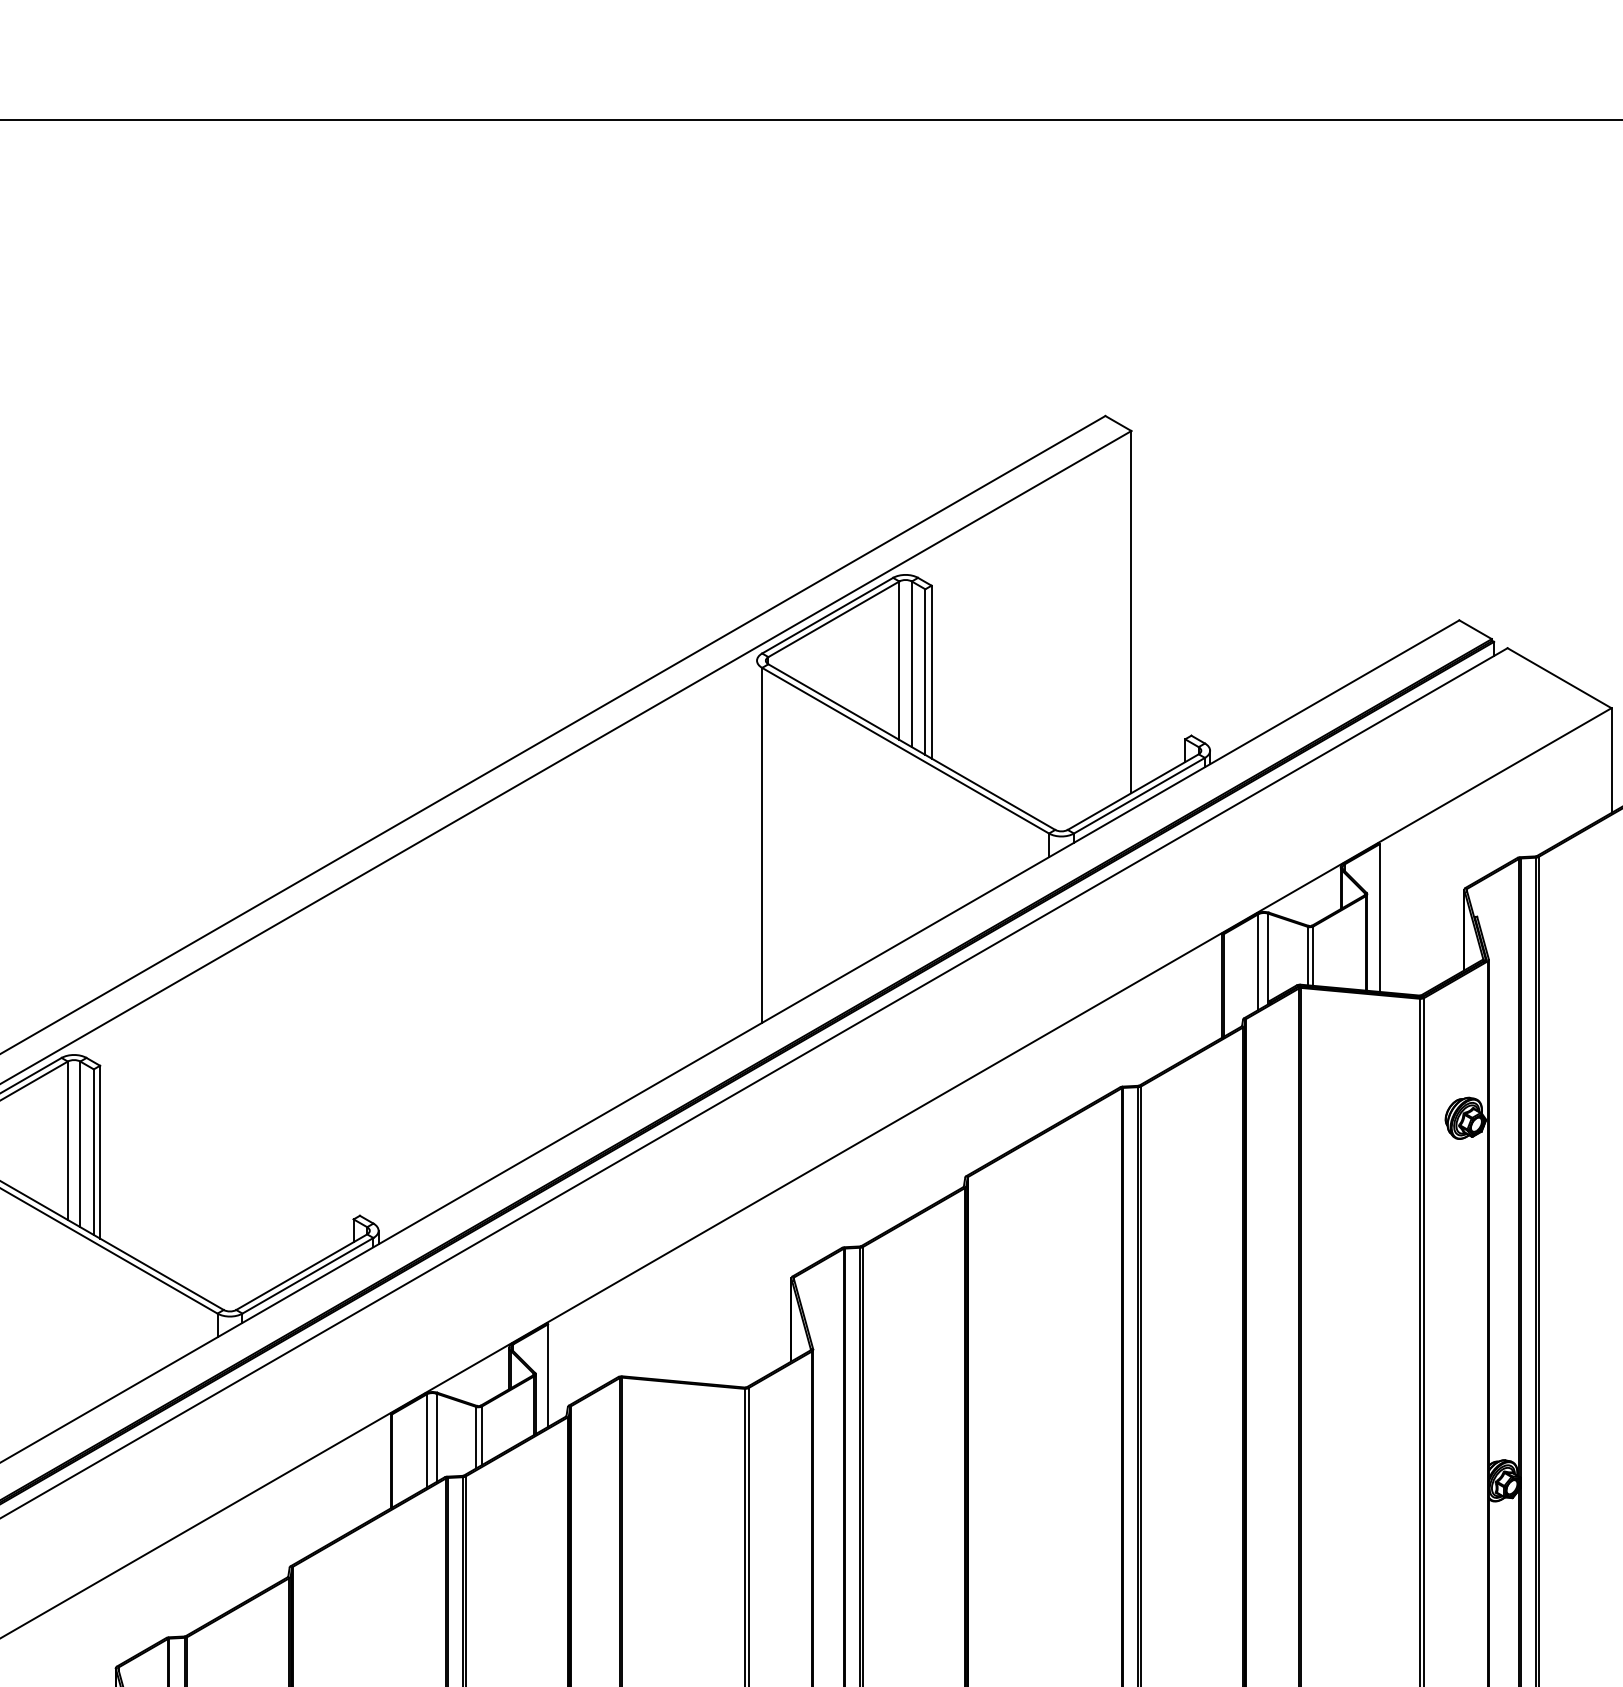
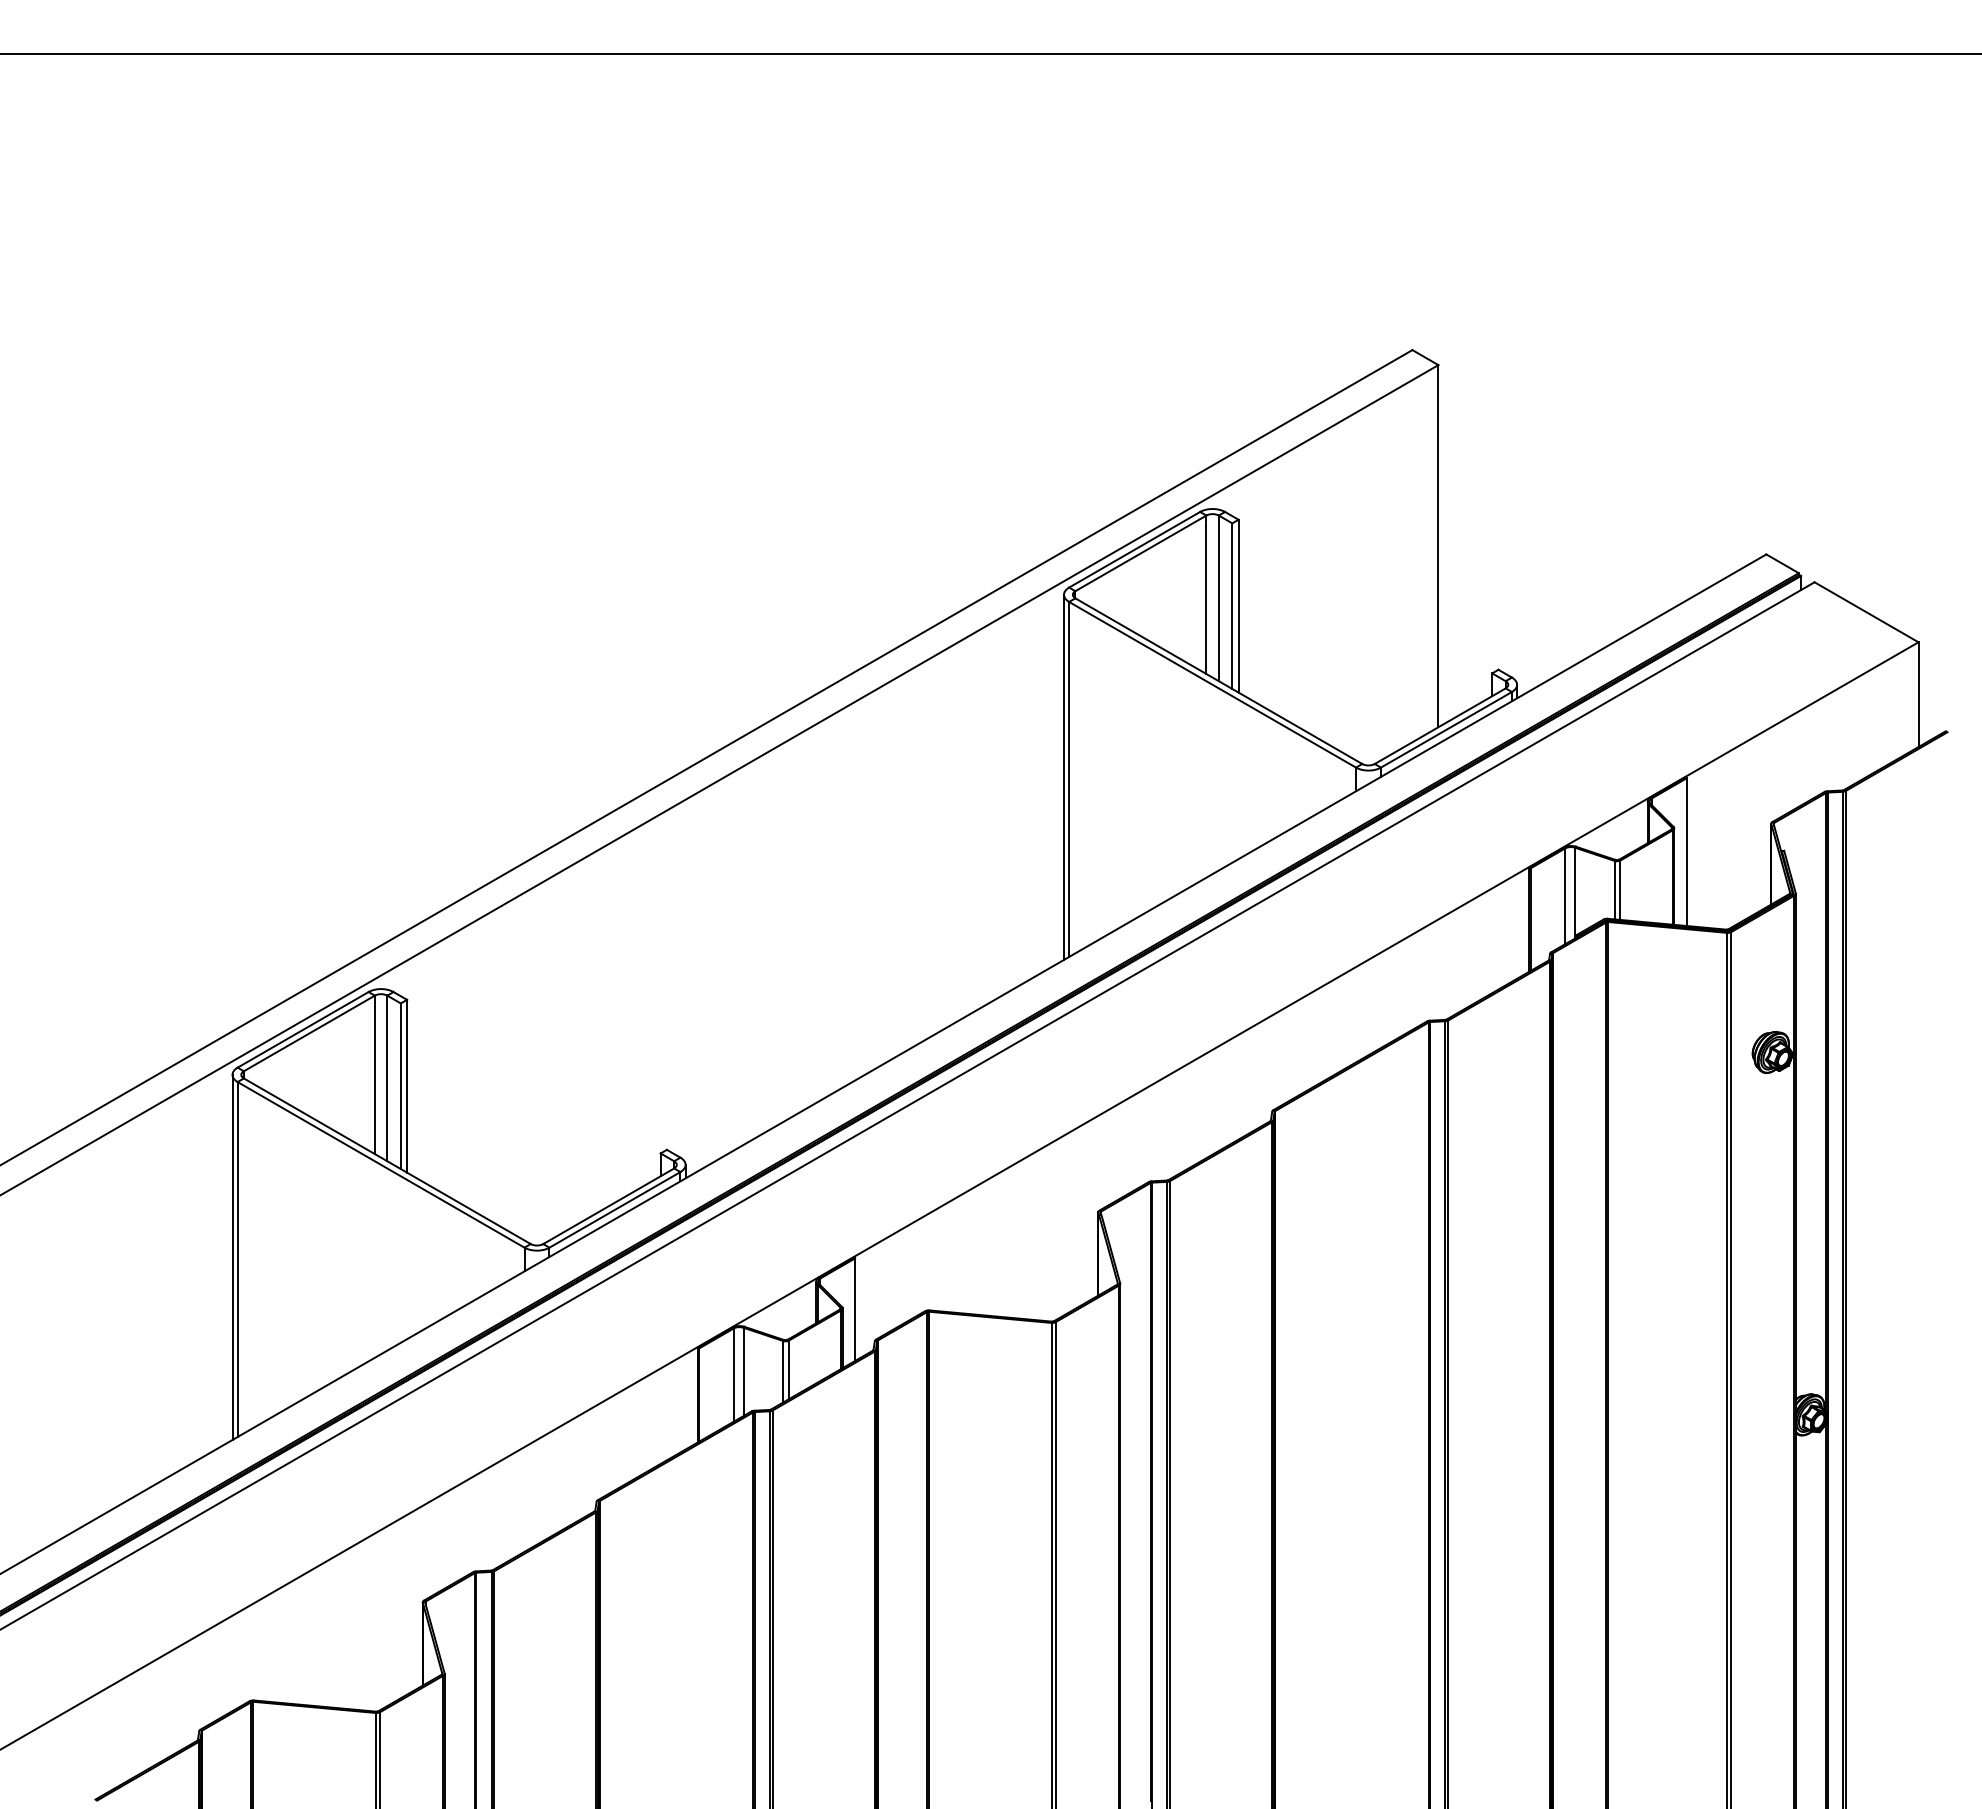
line: (757, 842) -> (1064, 776), added

